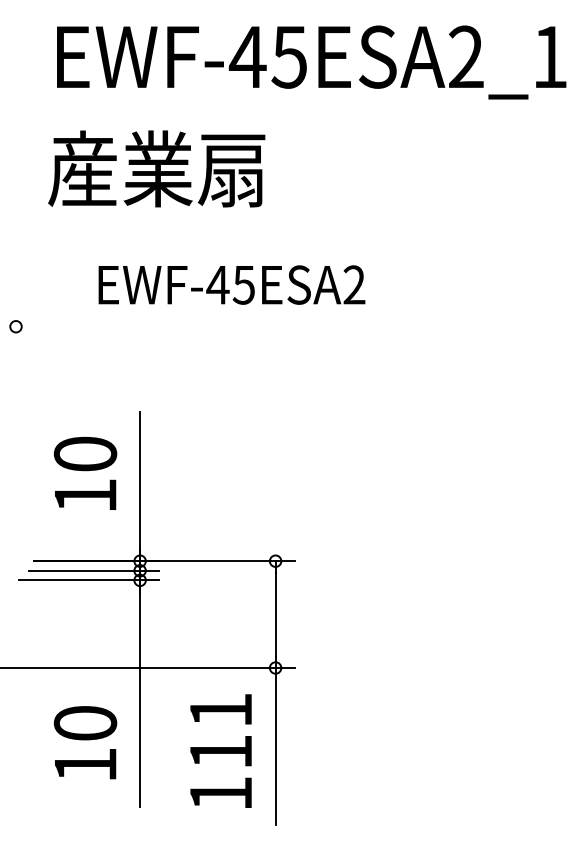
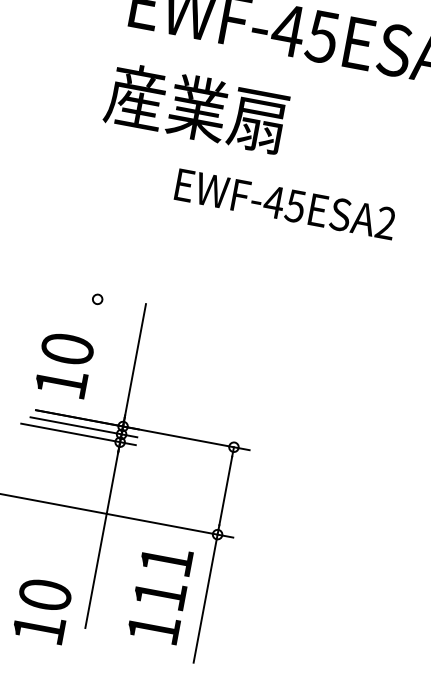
text: (231, 284) -> (285, 203), moved
circle: (15, 326) -> (97, 299), moved
text: (85, 472) -> (64, 364), moved
text: (85, 742) -> (42, 610), moved

